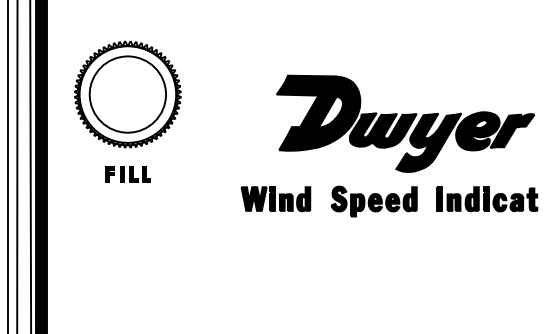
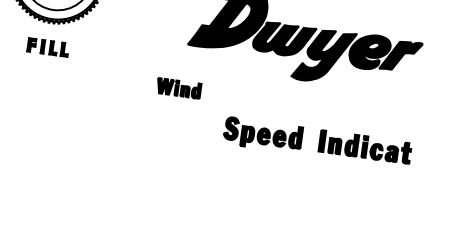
part: (275, 199) -> (178, 88), size x0.7
part: (487, 199) -> (365, 147), moved
part: (373, 201) -> (262, 135), moved

